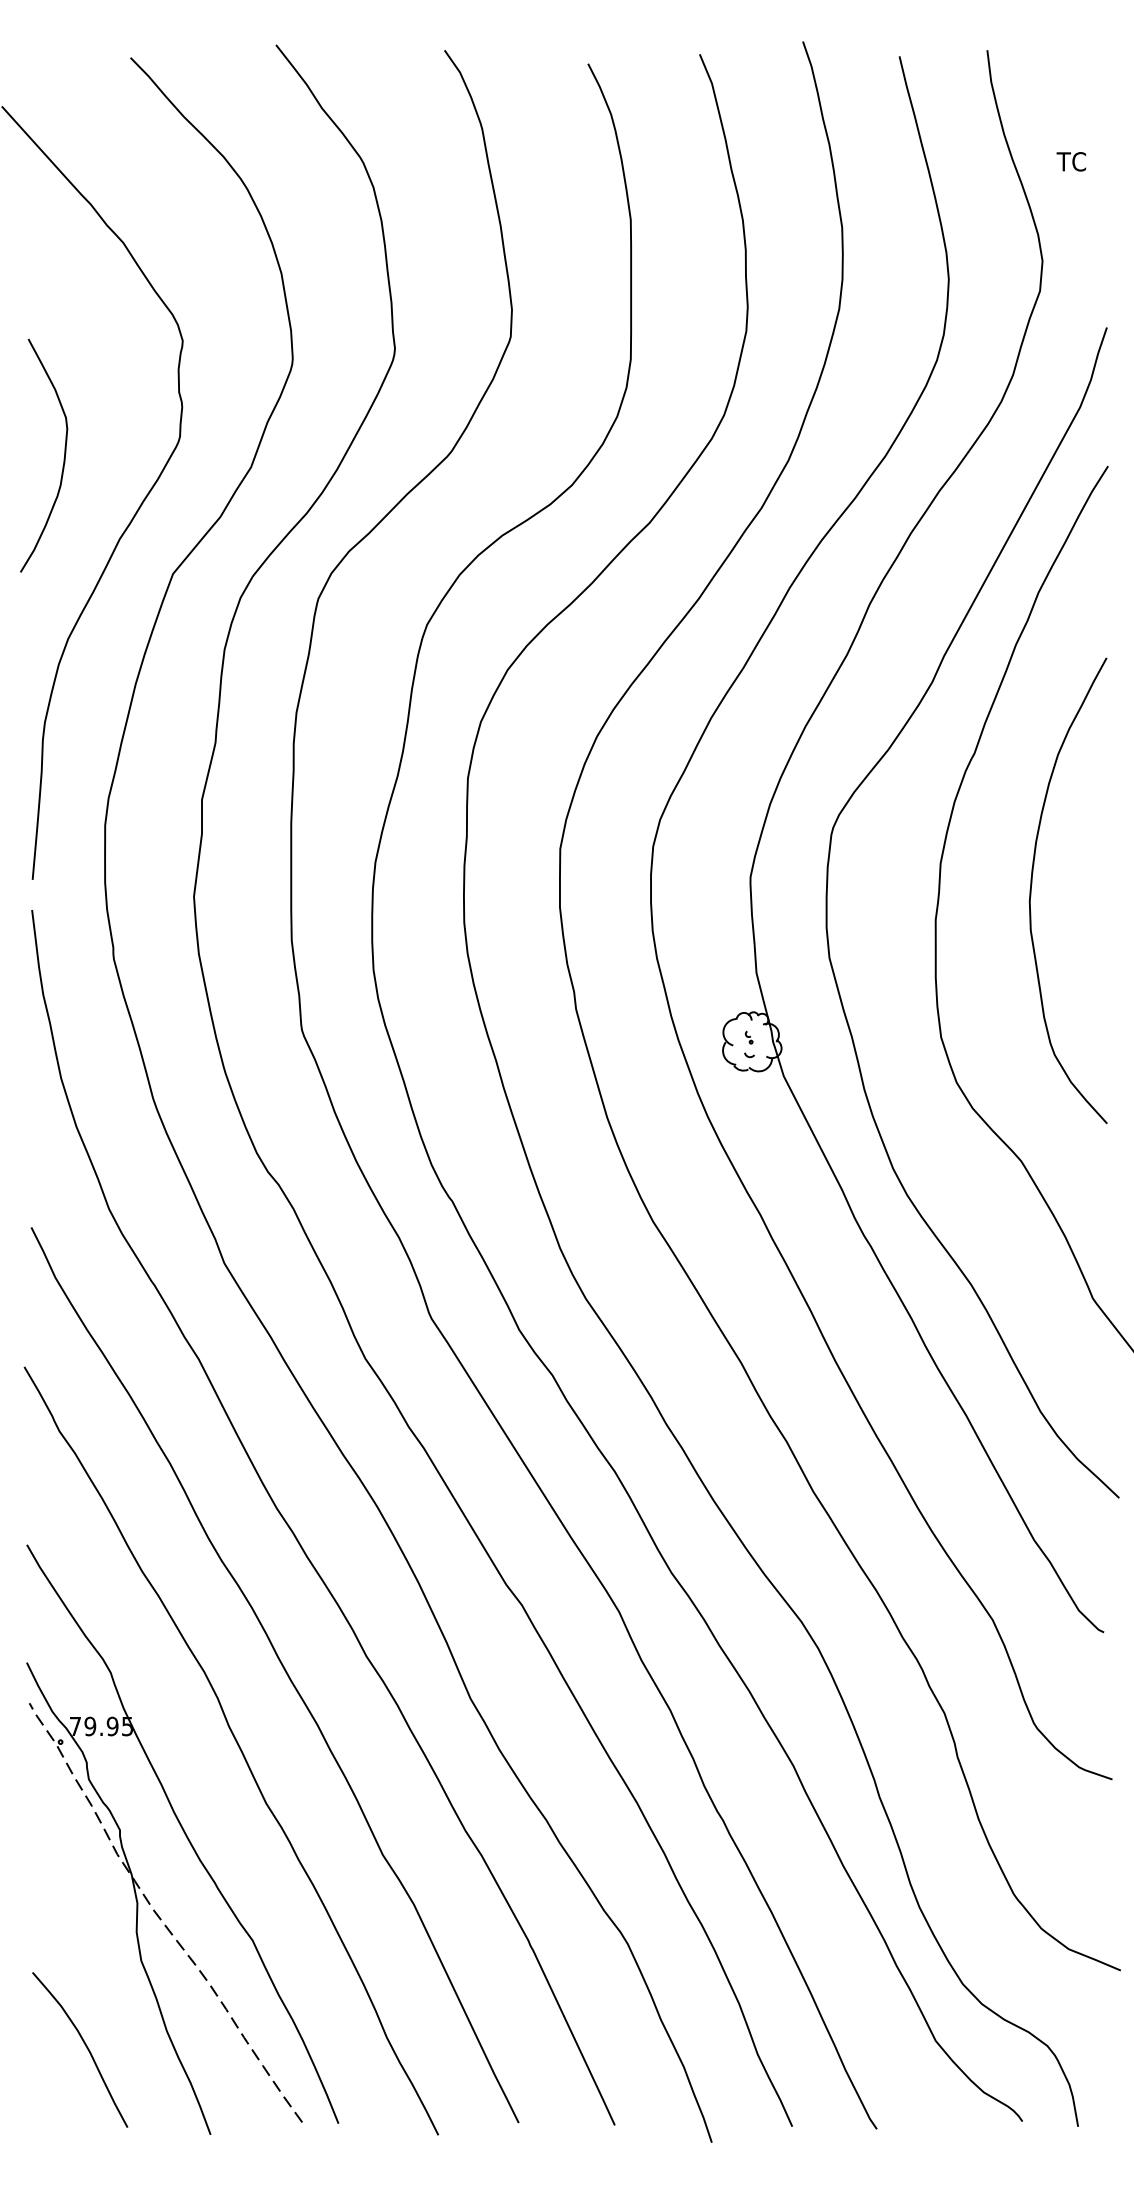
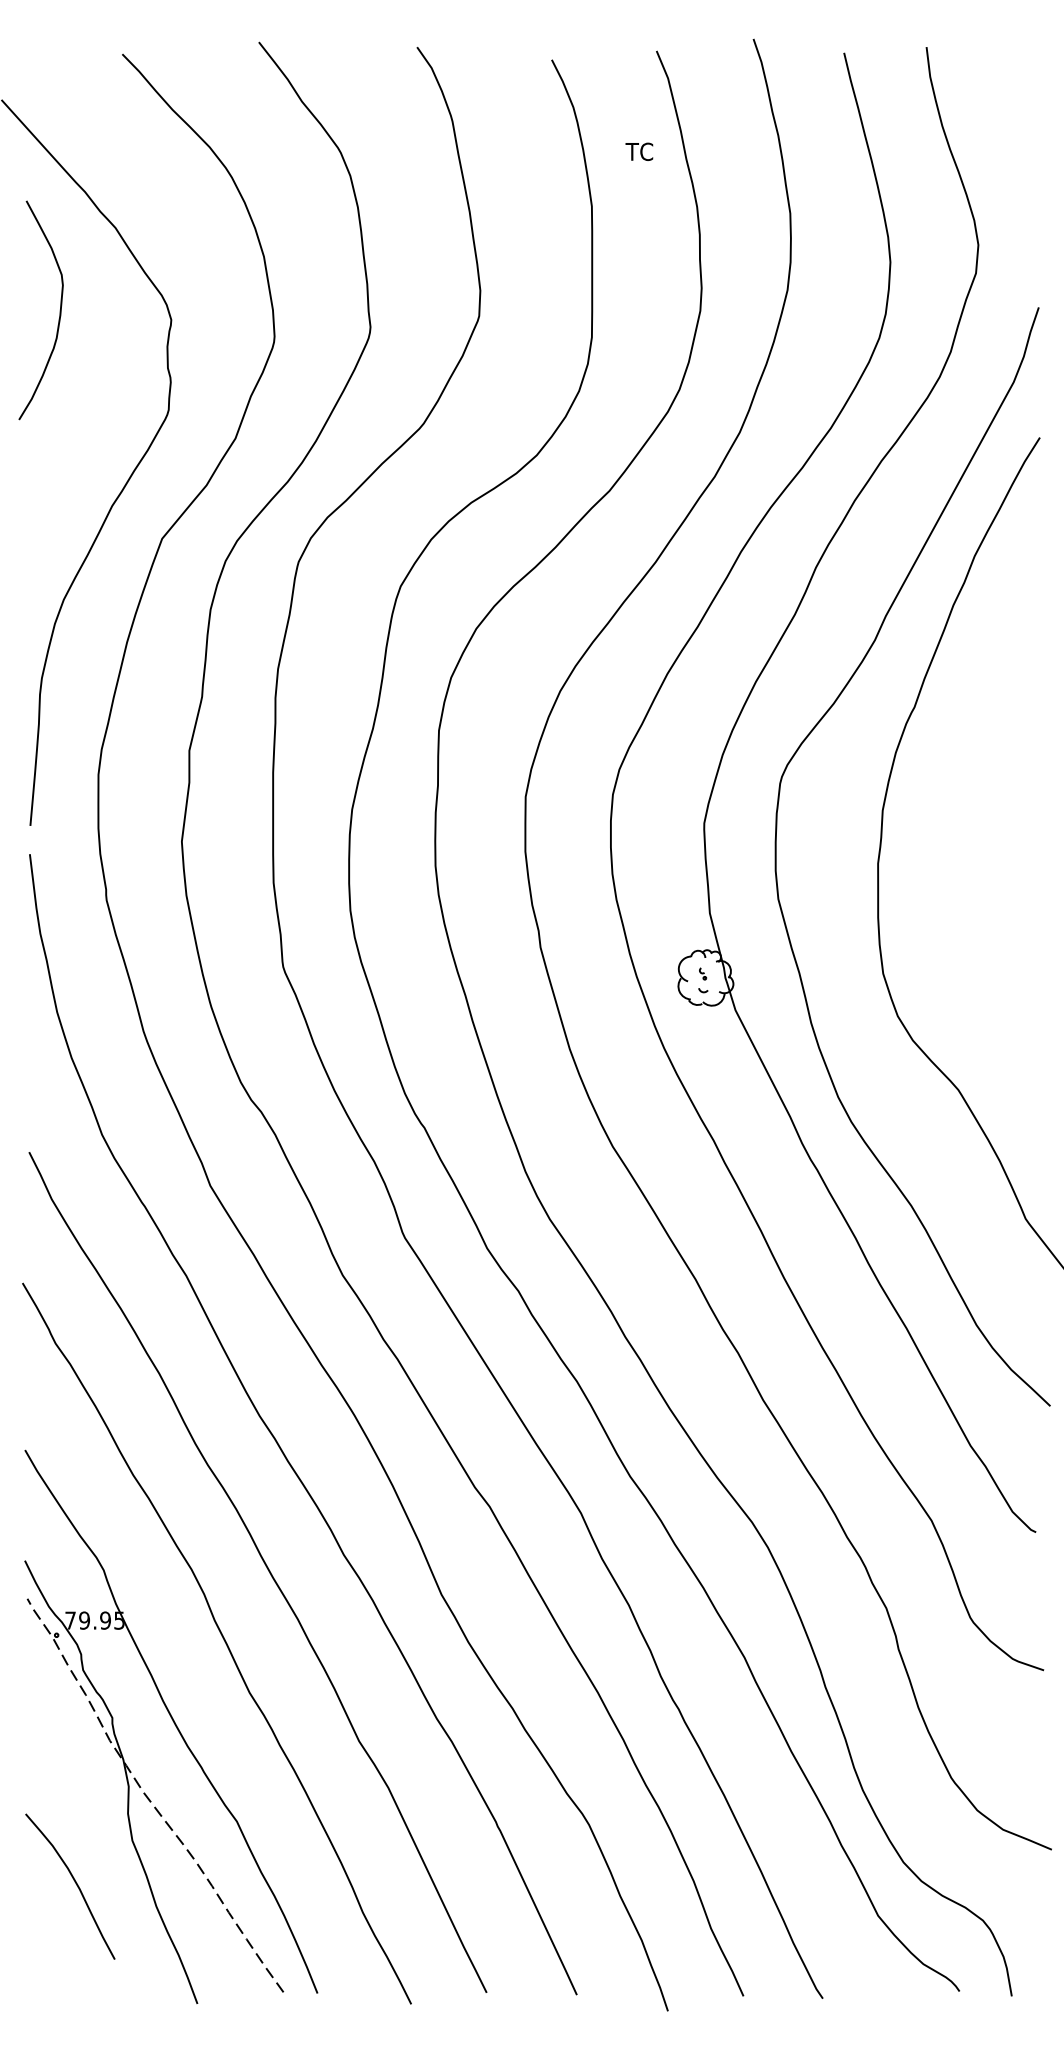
text: (1070, 161) -> (638, 151), moved
curve: (63, 458) -> (59, 313), moved
curve: (1032, 884) -> (968, 830), removed
curve: (85, 2046) -> (75, 1883), moved

